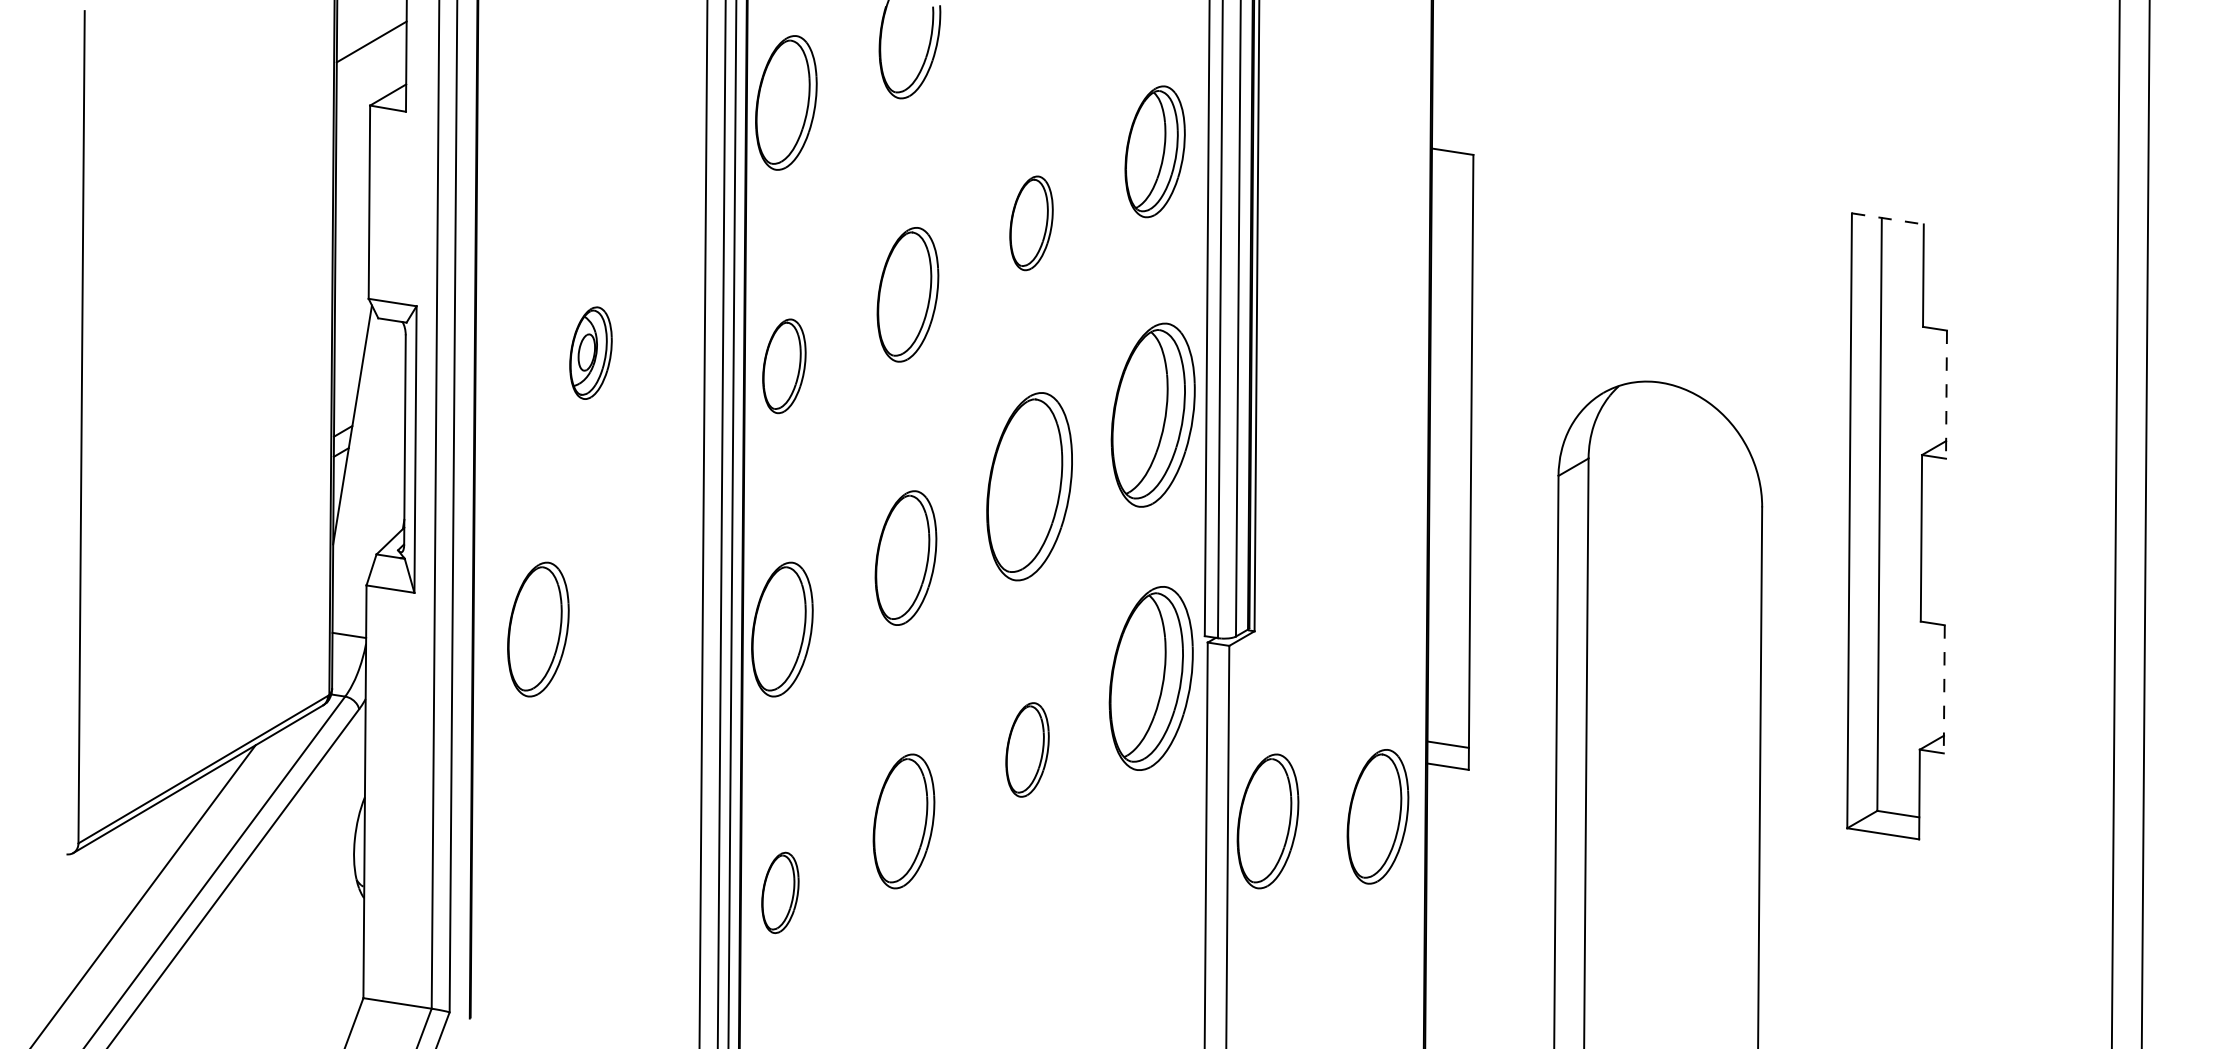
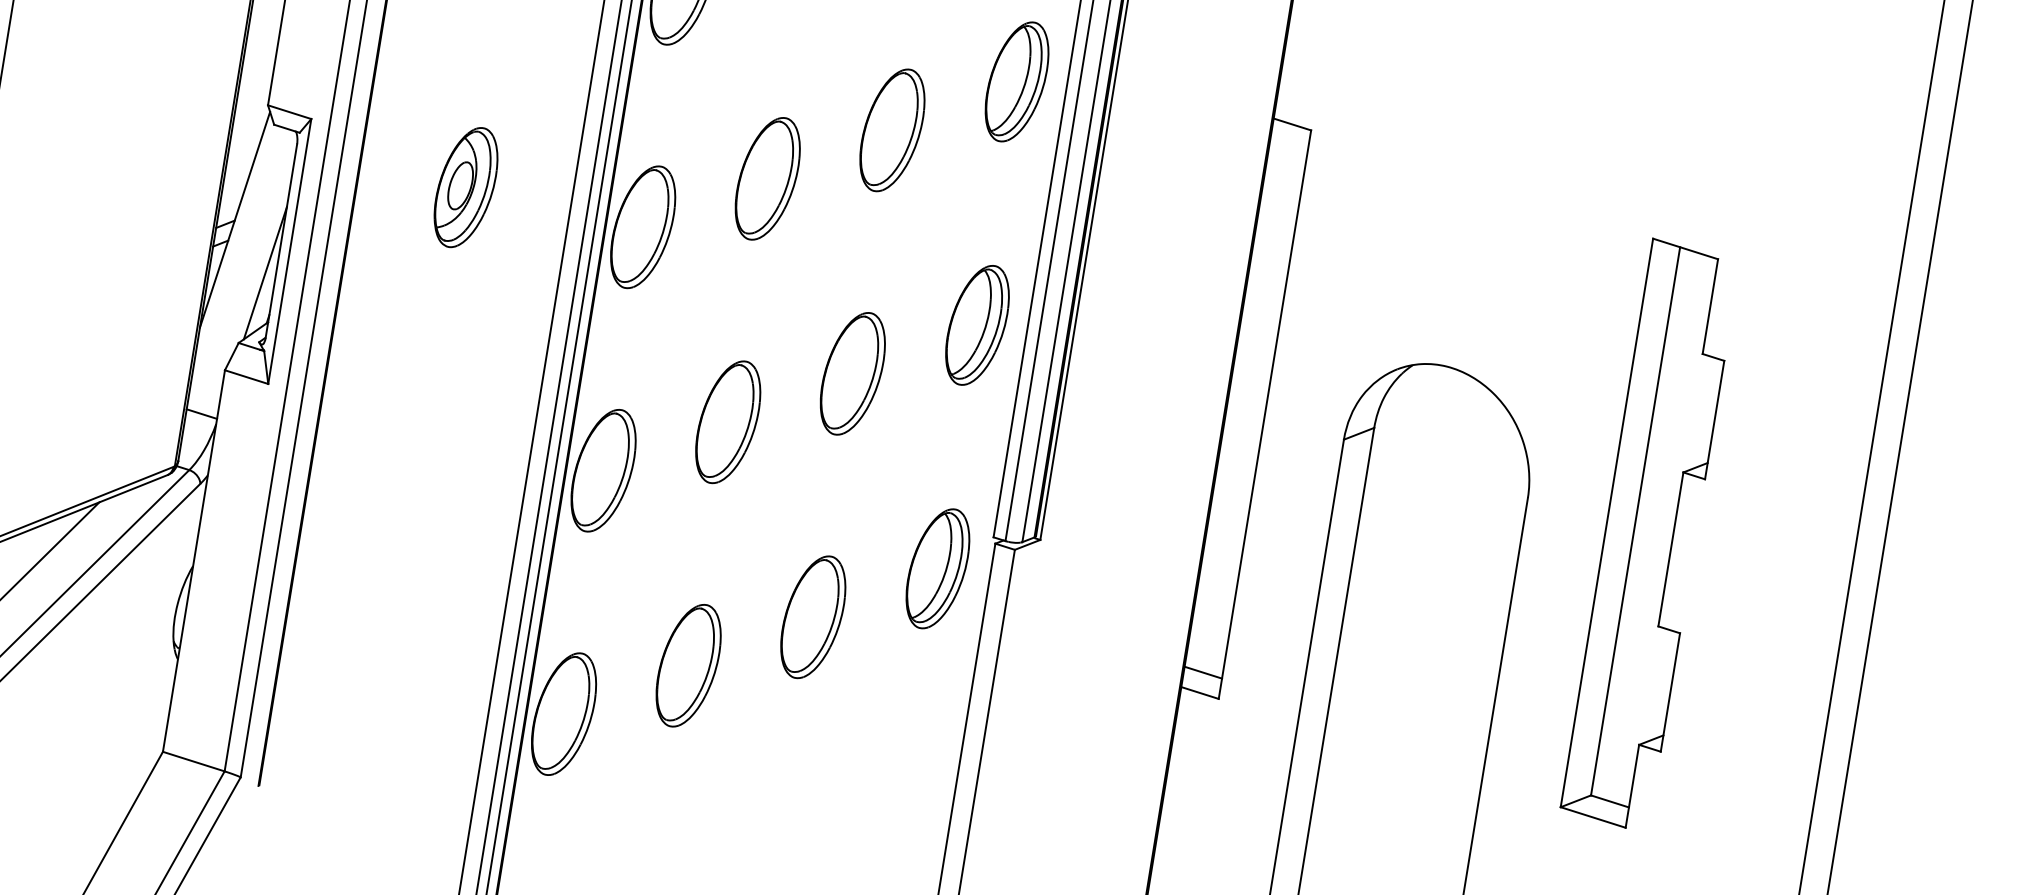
line: (1888, 218) -> (1686, 248), dashed -> solid
part: (1031, 223) -> (892, 130), size x1.43
part: (590, 352) -> (465, 186), size x1.43
part: (784, 366) -> (643, 227), size x1.43
line: (1946, 395) -> (1714, 420), dashed -> solid
part: (1152, 414) -> (976, 324), size x0.71
line: (393, 476) -> (265, 273), added
part: (1029, 486) -> (852, 373), size x0.71
part: (538, 629) -> (377, 435), removed
part: (1150, 678) -> (937, 568), size x0.71
line: (1944, 689) -> (1670, 692), dashed -> solid
part: (1027, 749) -> (813, 616), size x1.43
part: (1377, 816) -> (1127, 728), removed
part: (1267, 821) -> (1025, 717), removed
part: (780, 892) -> (564, 713), size x1.67

